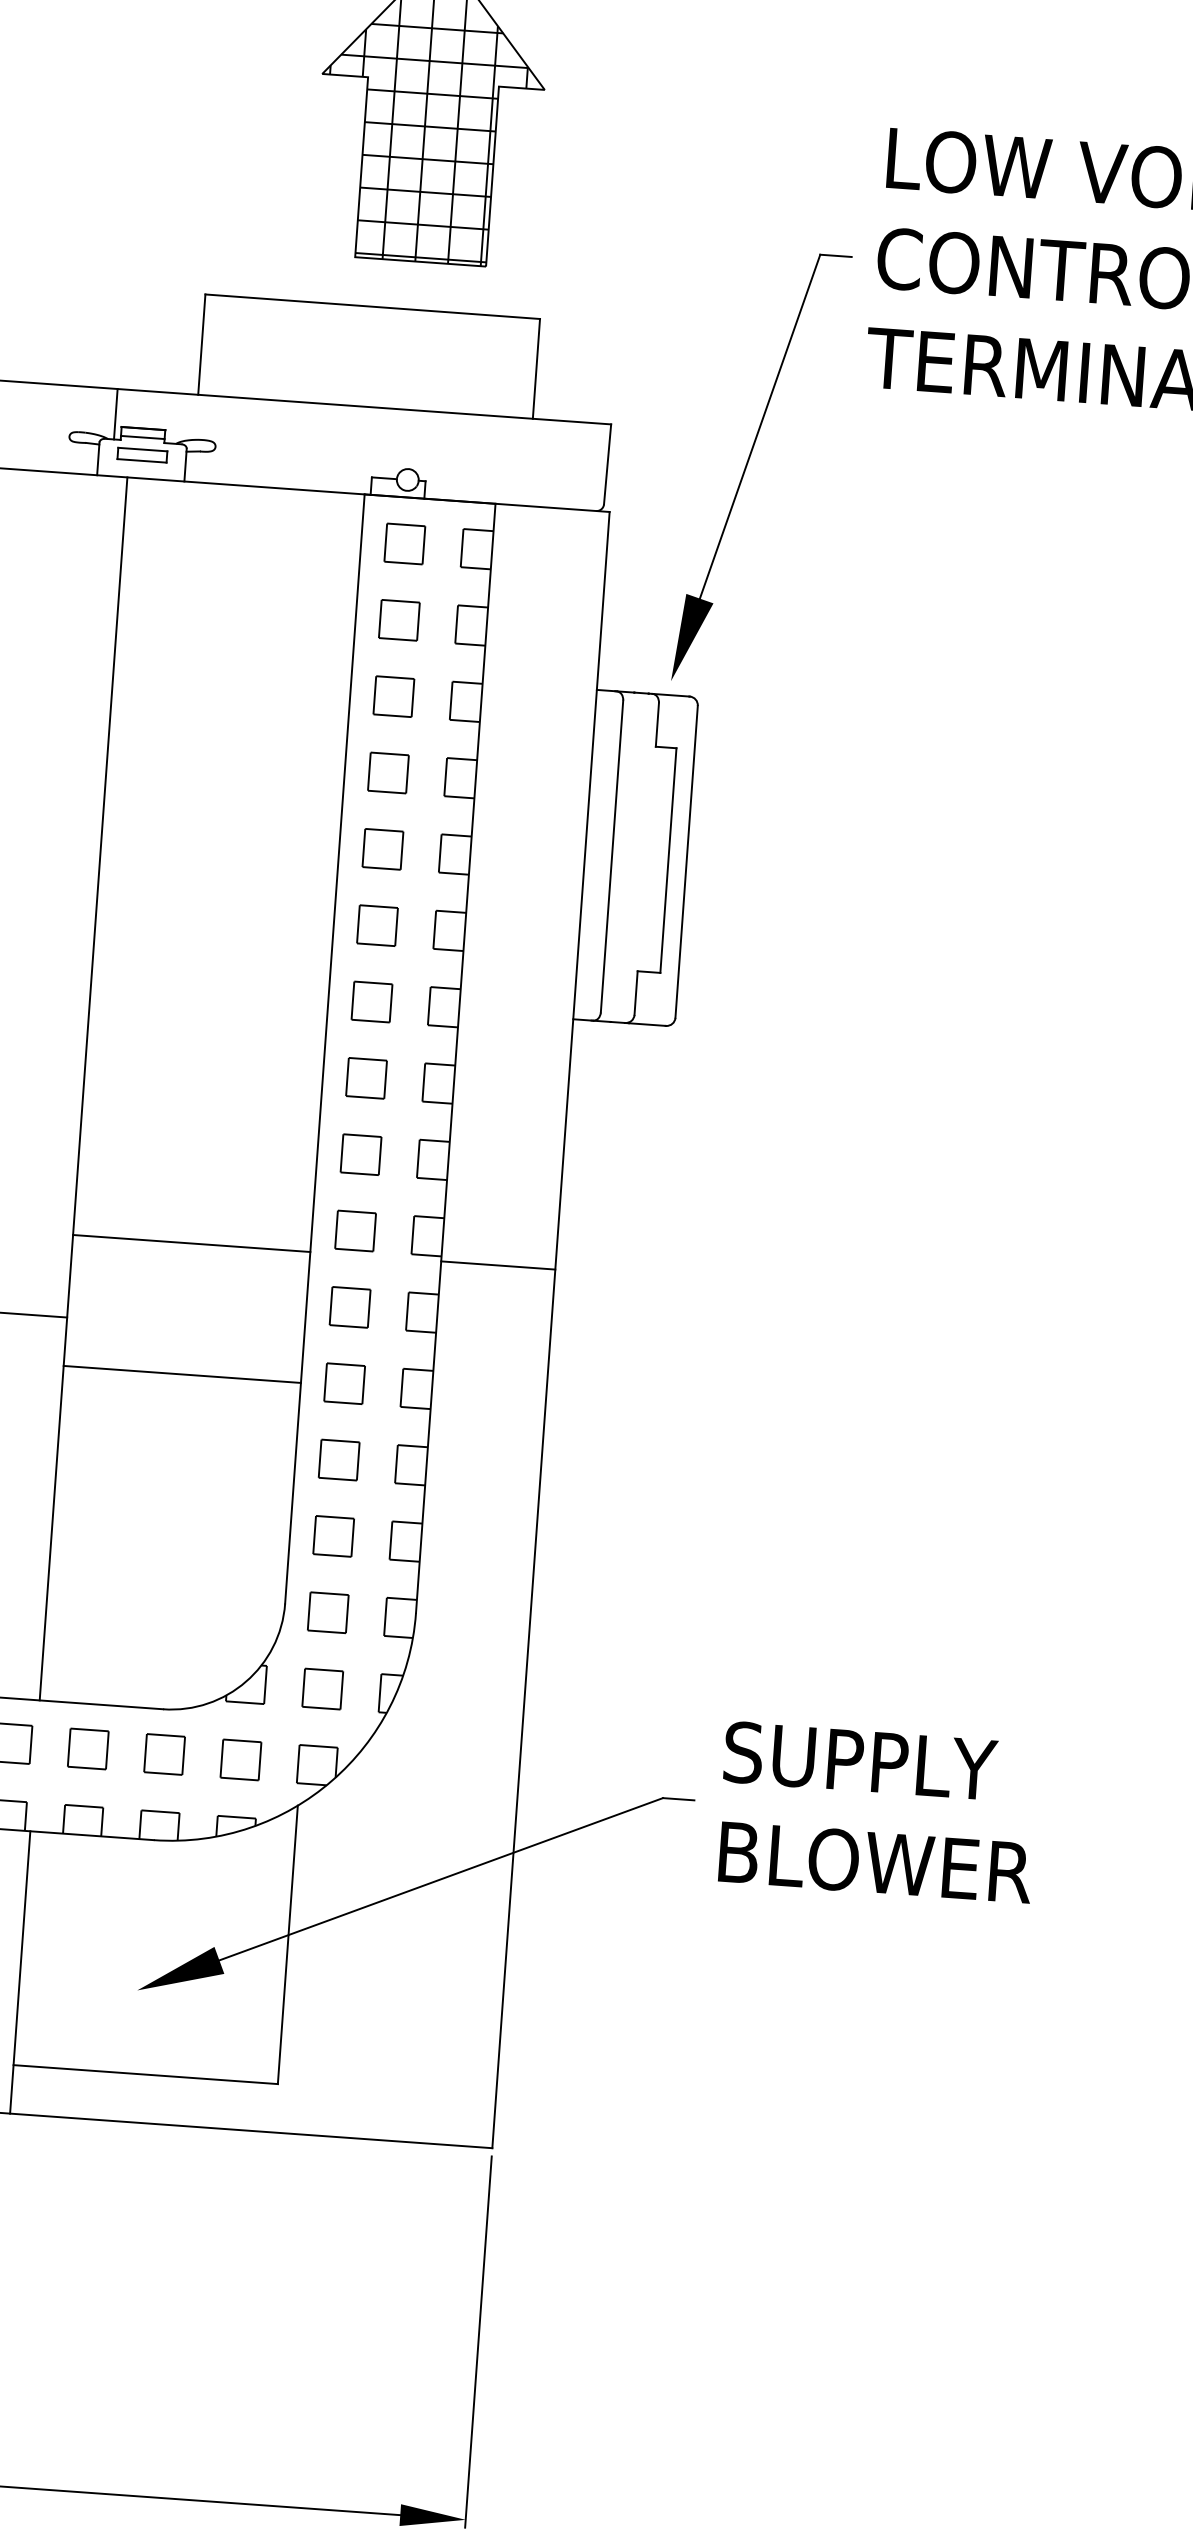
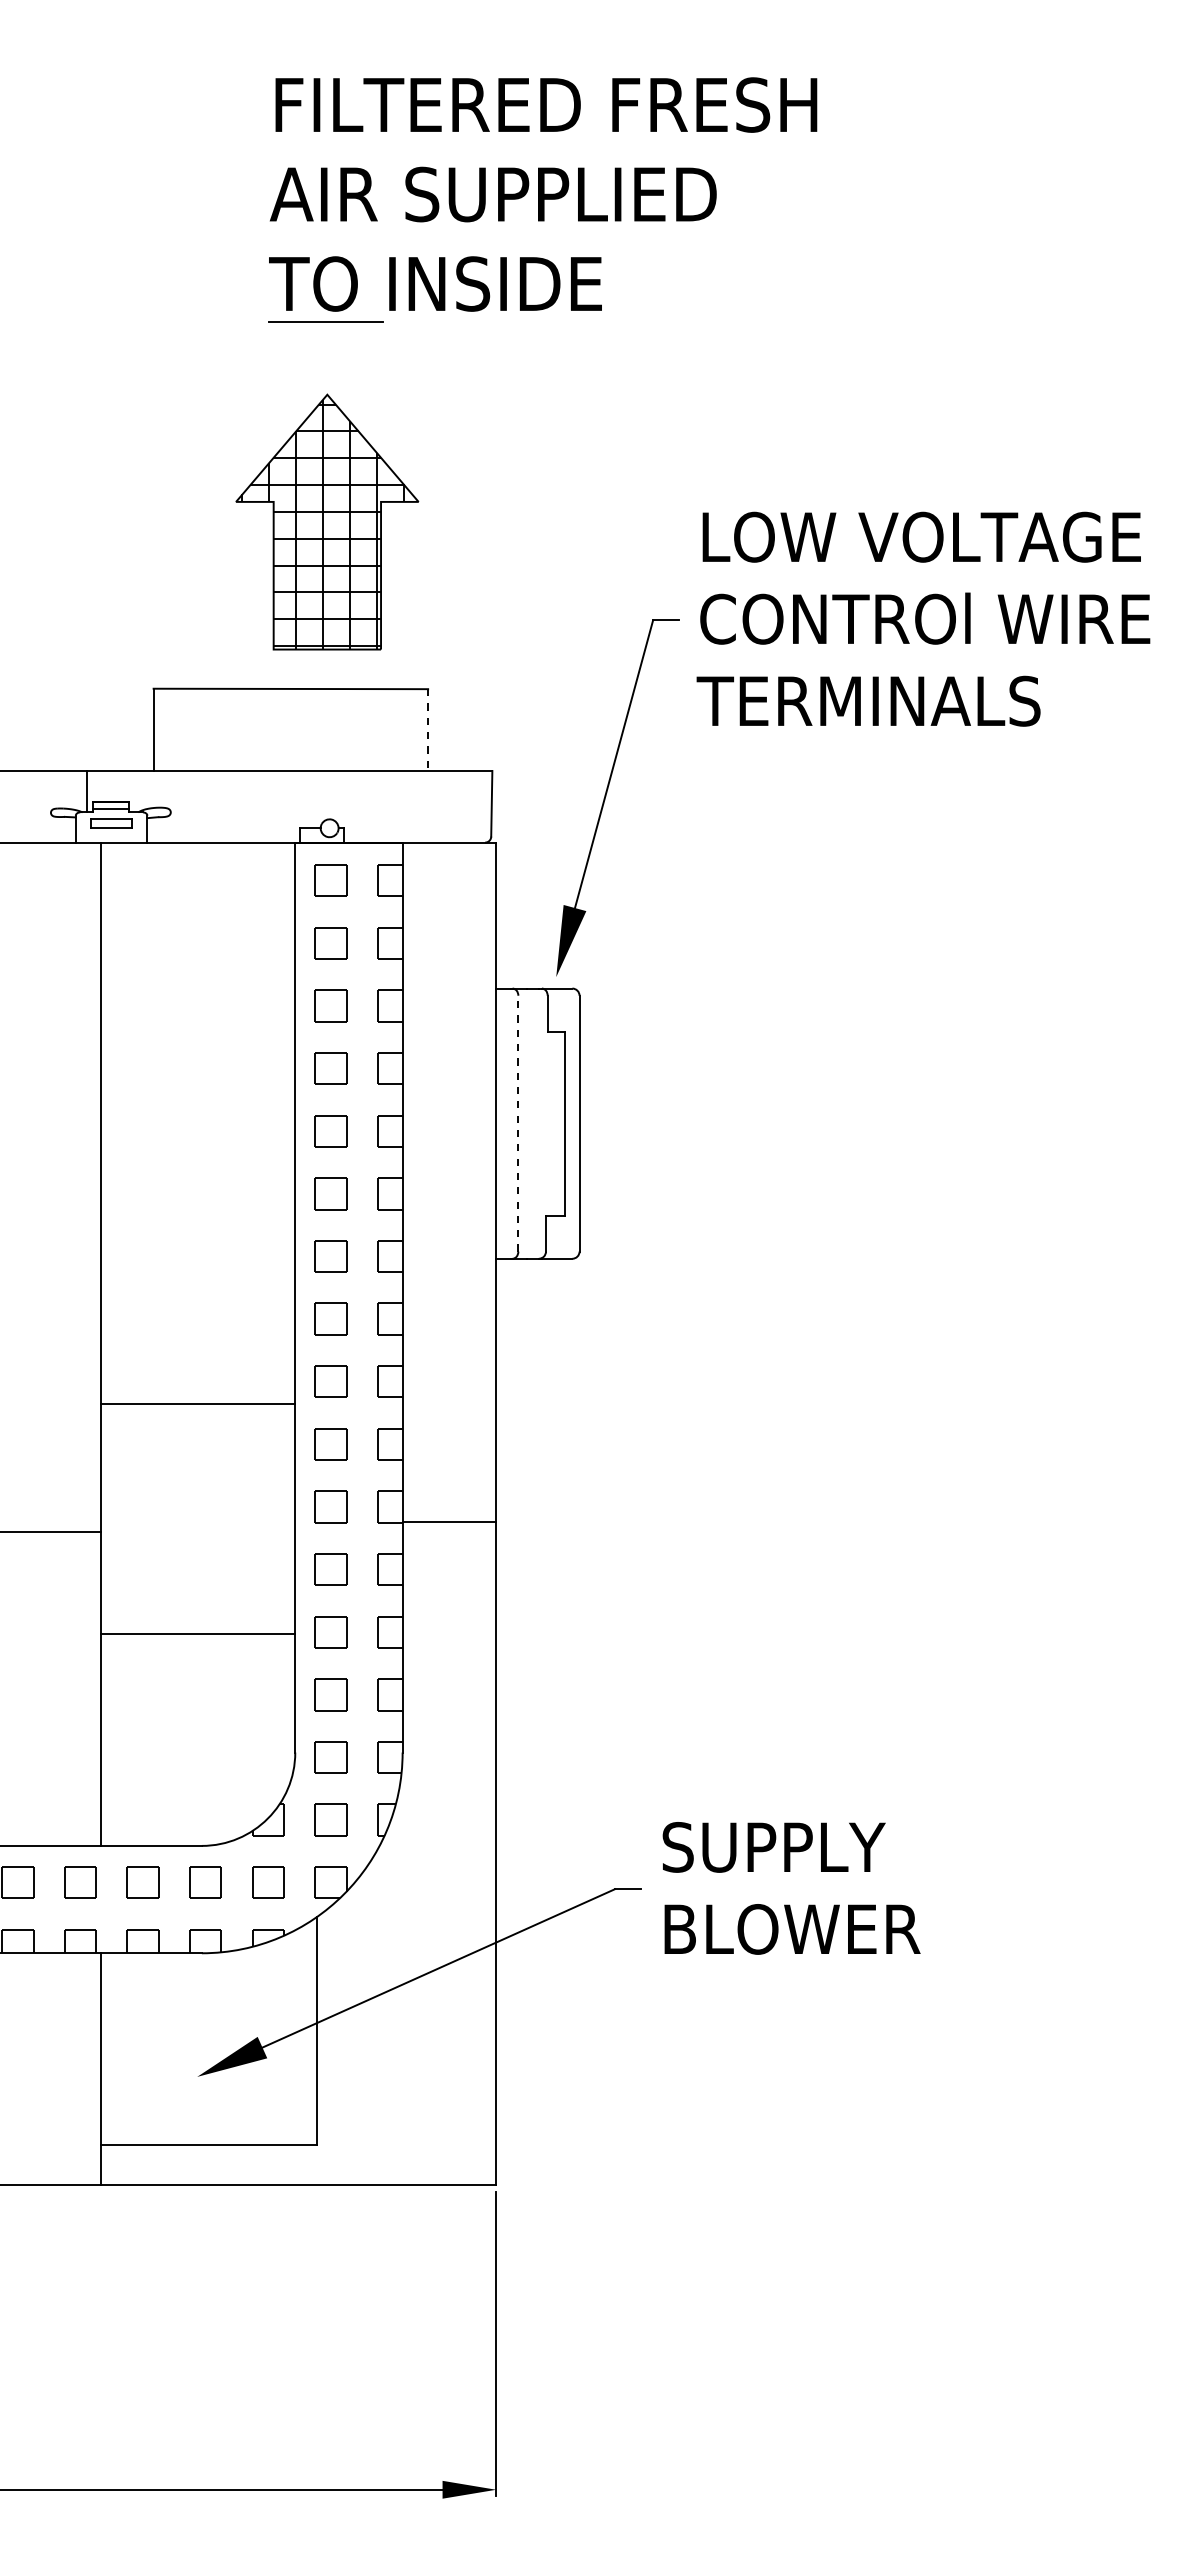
line: (536, 369) -> (428, 730), solid -> dashed
line: (612, 856) -> (518, 1123), solid -> dashed
line: (191, 1243) -> (197, 1404), moved
line: (498, 1265) -> (449, 1522), moved
line: (181, 1374) -> (197, 1633), moved

